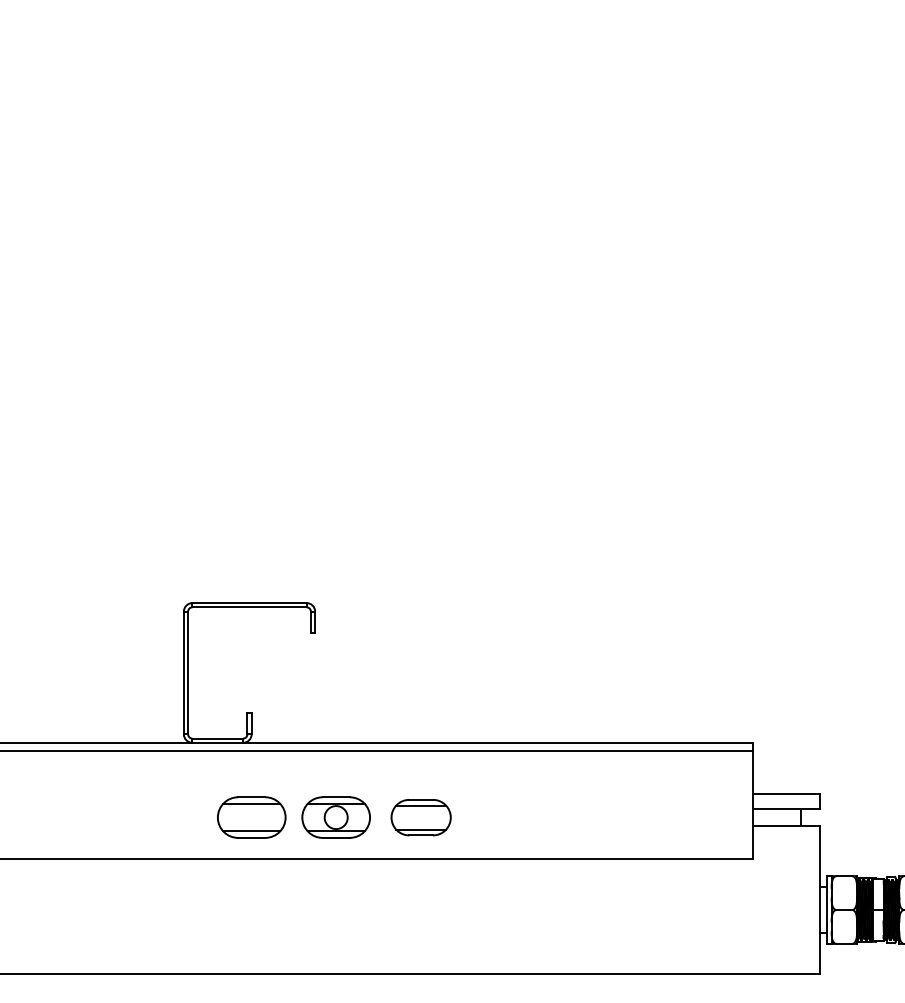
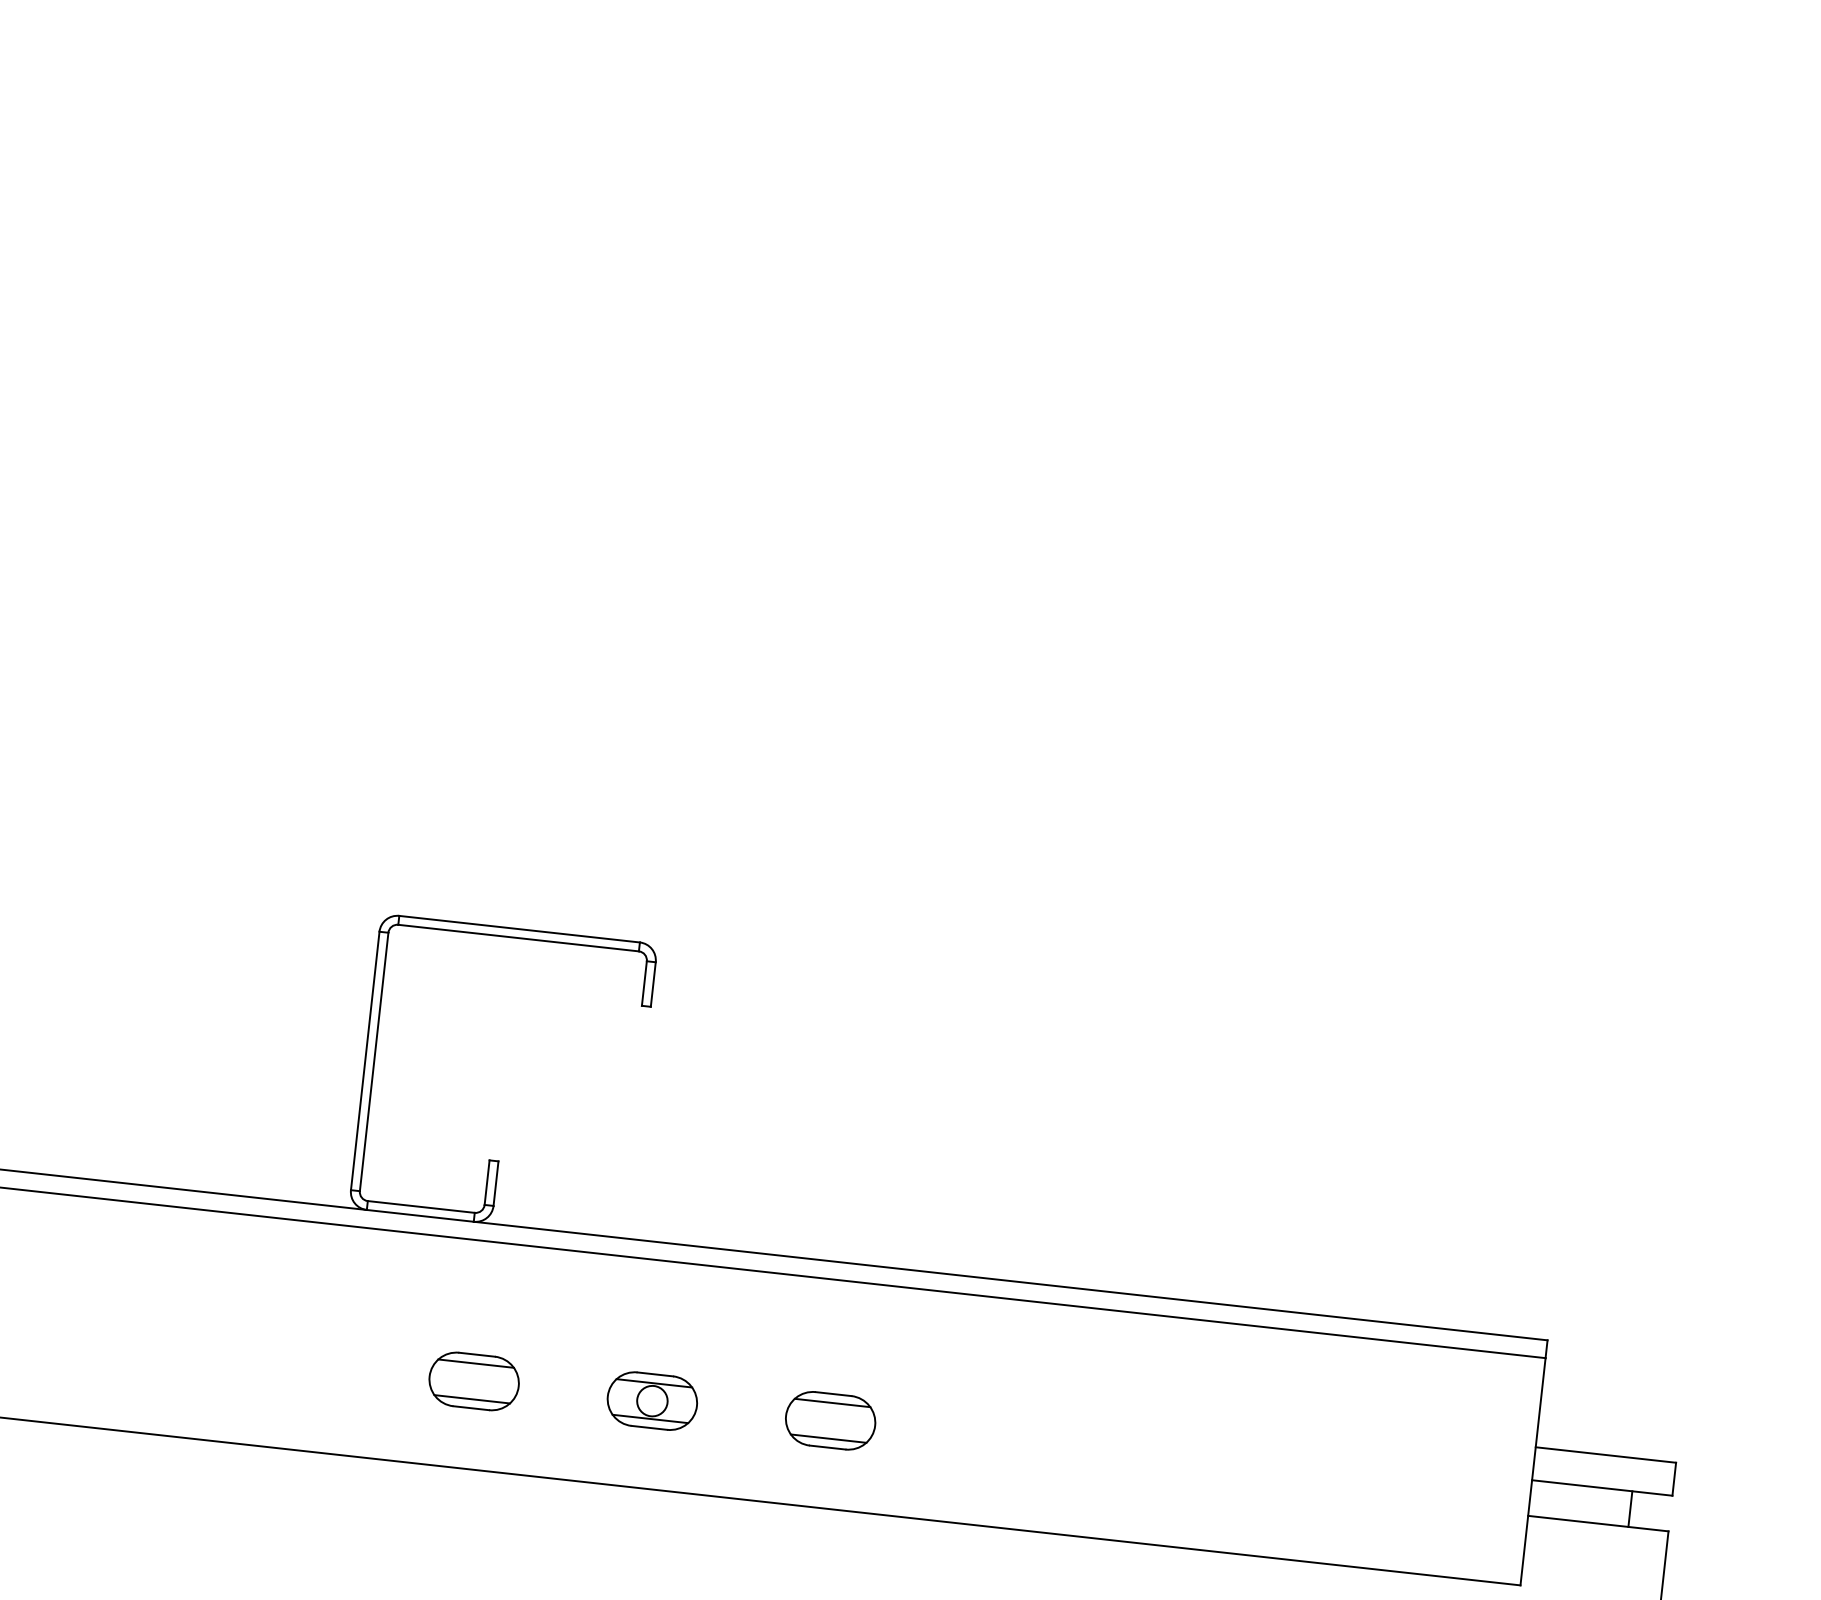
part: (251, 817) -> (473, 1380), size x0.62
part: (336, 817) -> (652, 1400), size x0.62
part: (420, 817) -> (829, 1420), size x0.71

